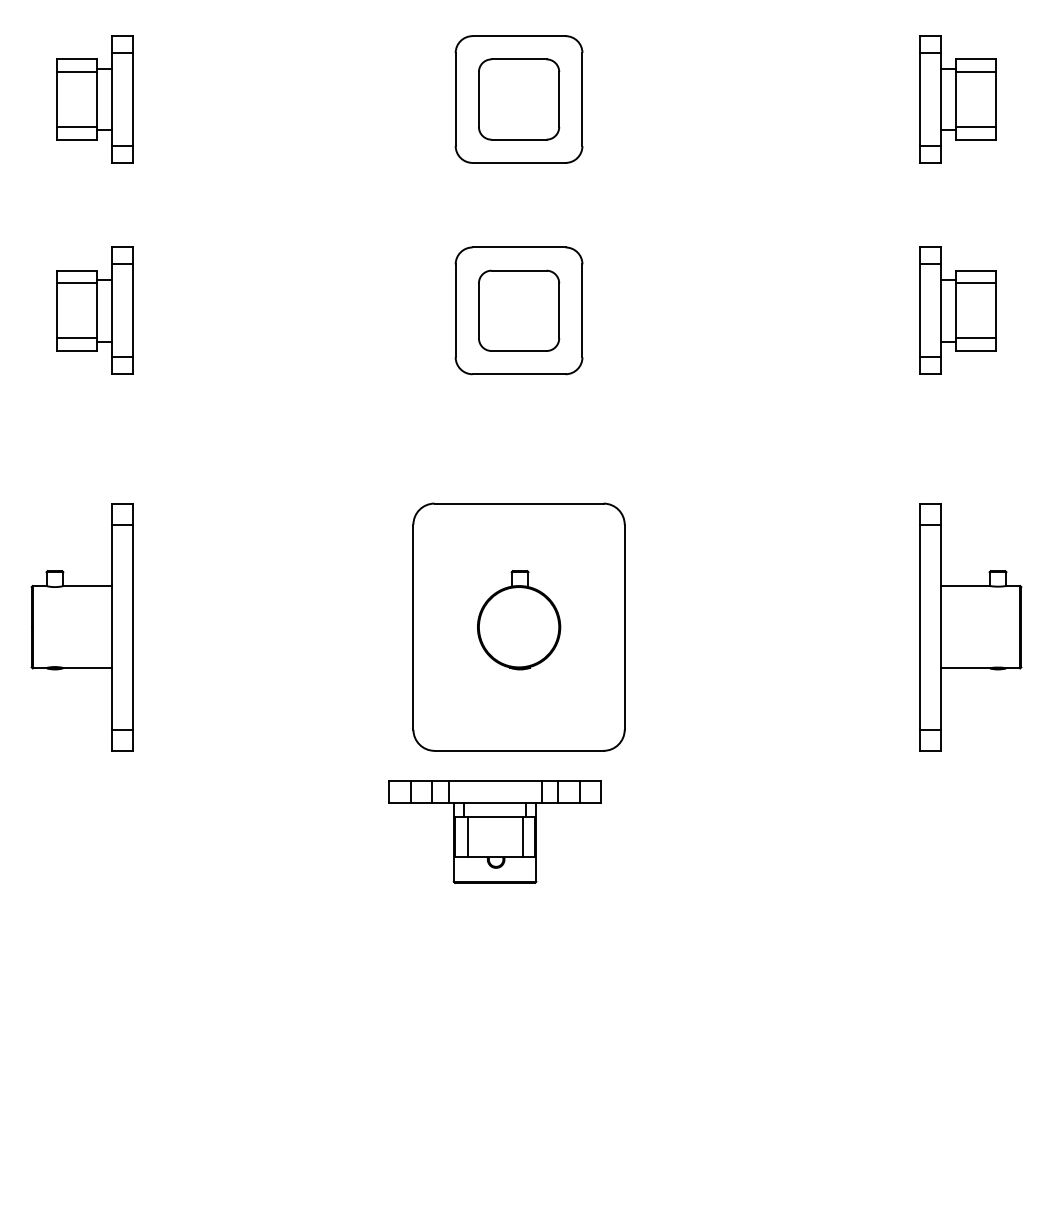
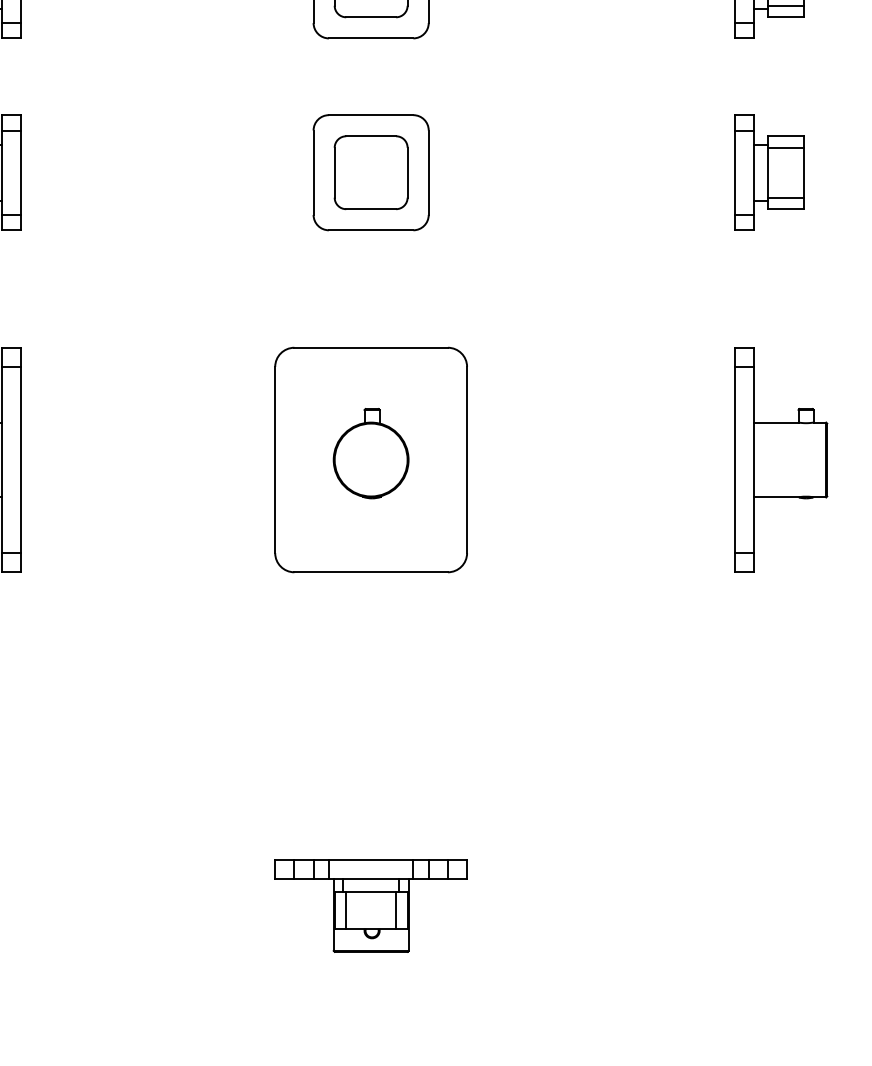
part: (494, 831) -> (370, 905), moved

